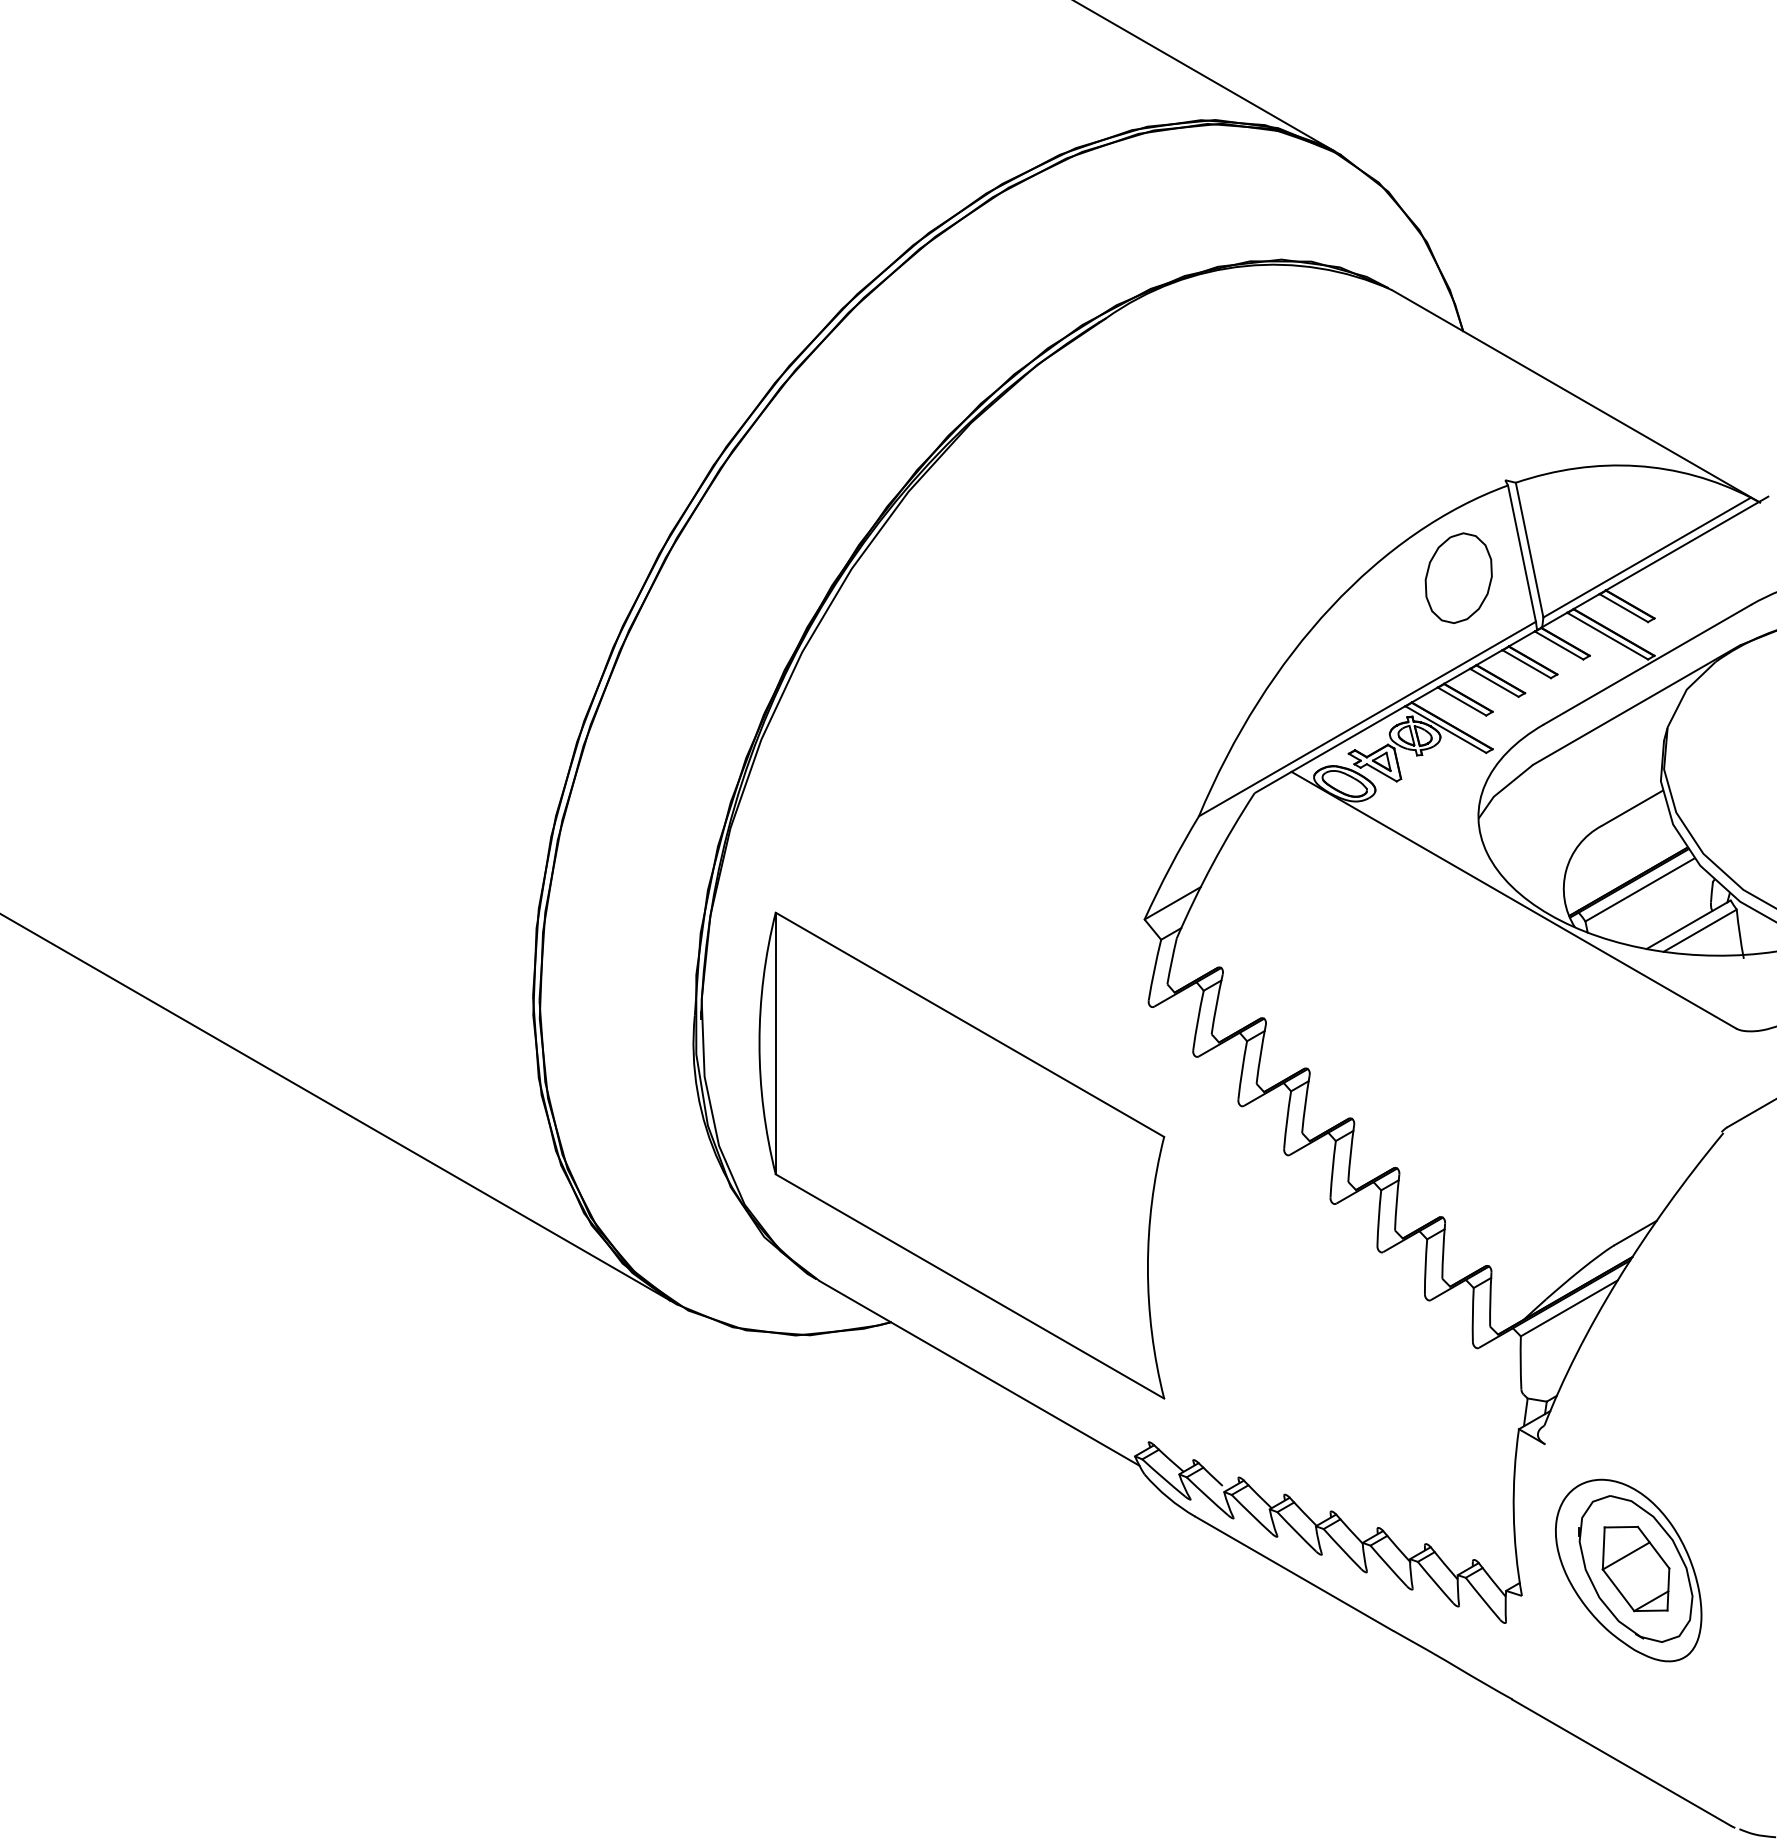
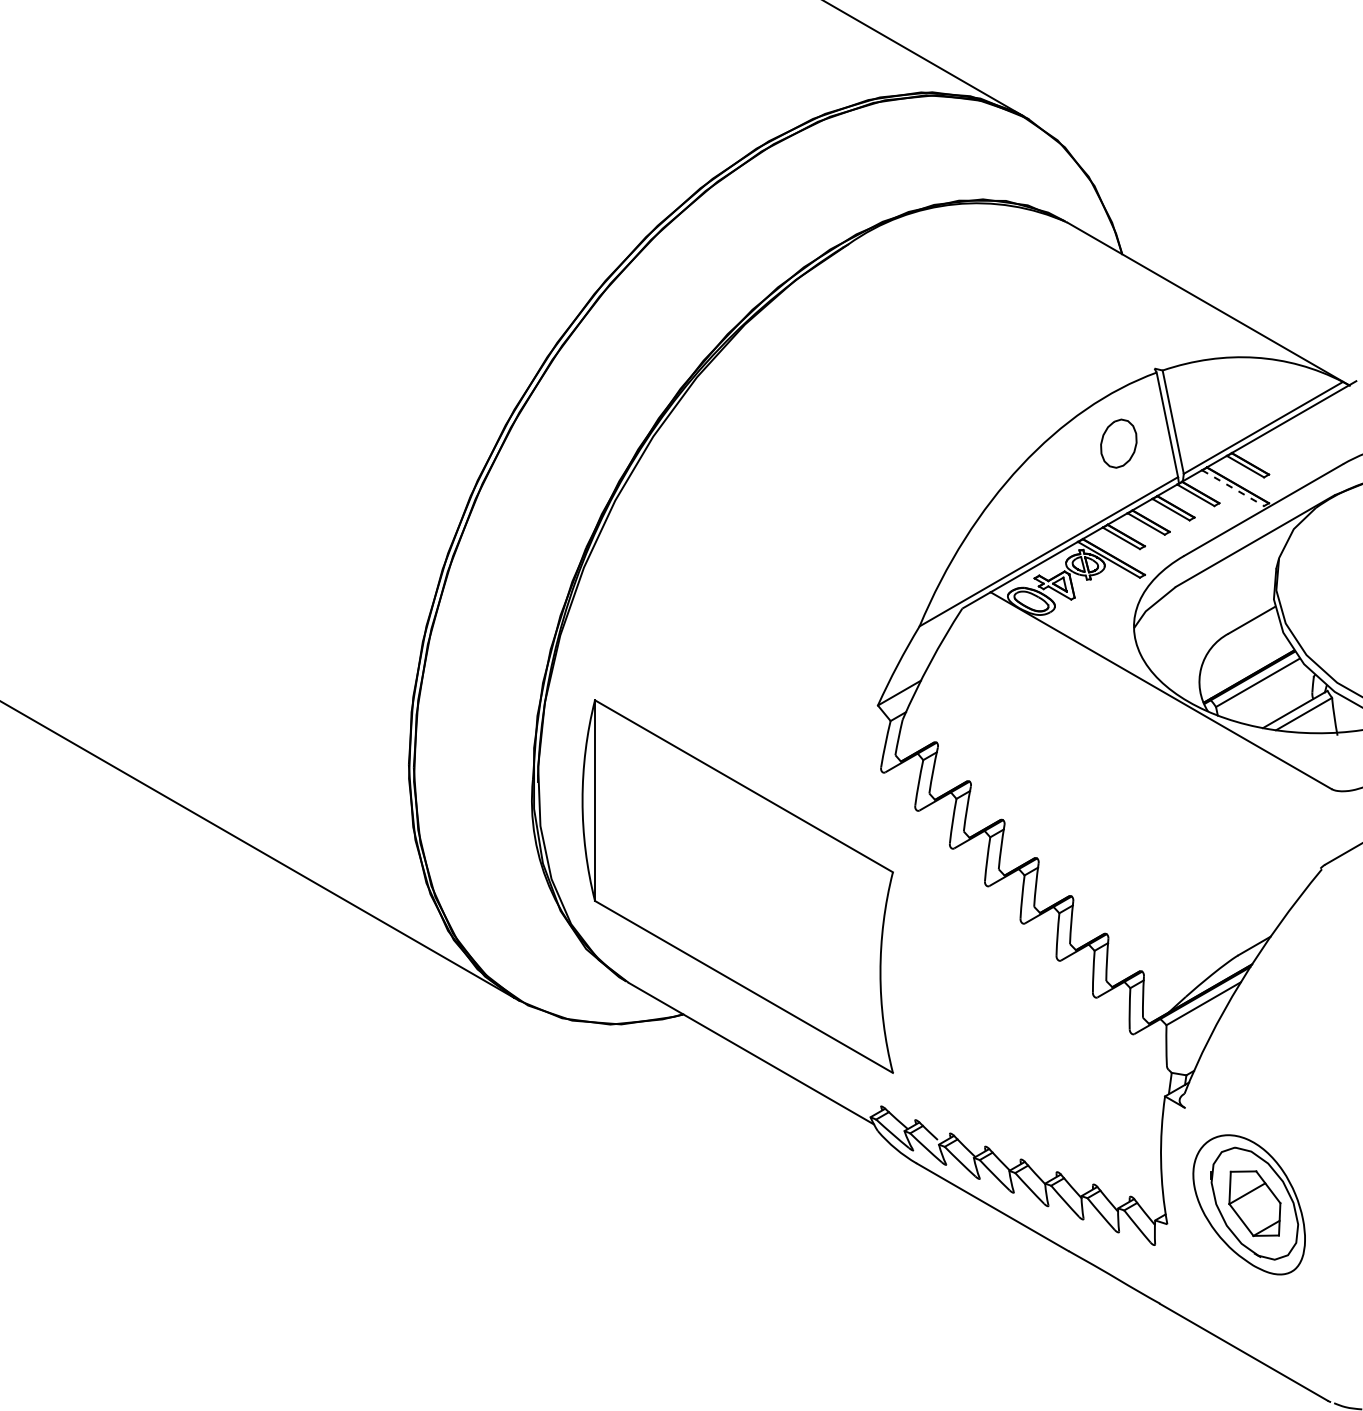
part: (1458, 577) -> (1118, 443), size x0.7
line: (1607, 636) -> (1232, 488), solid -> dashed

